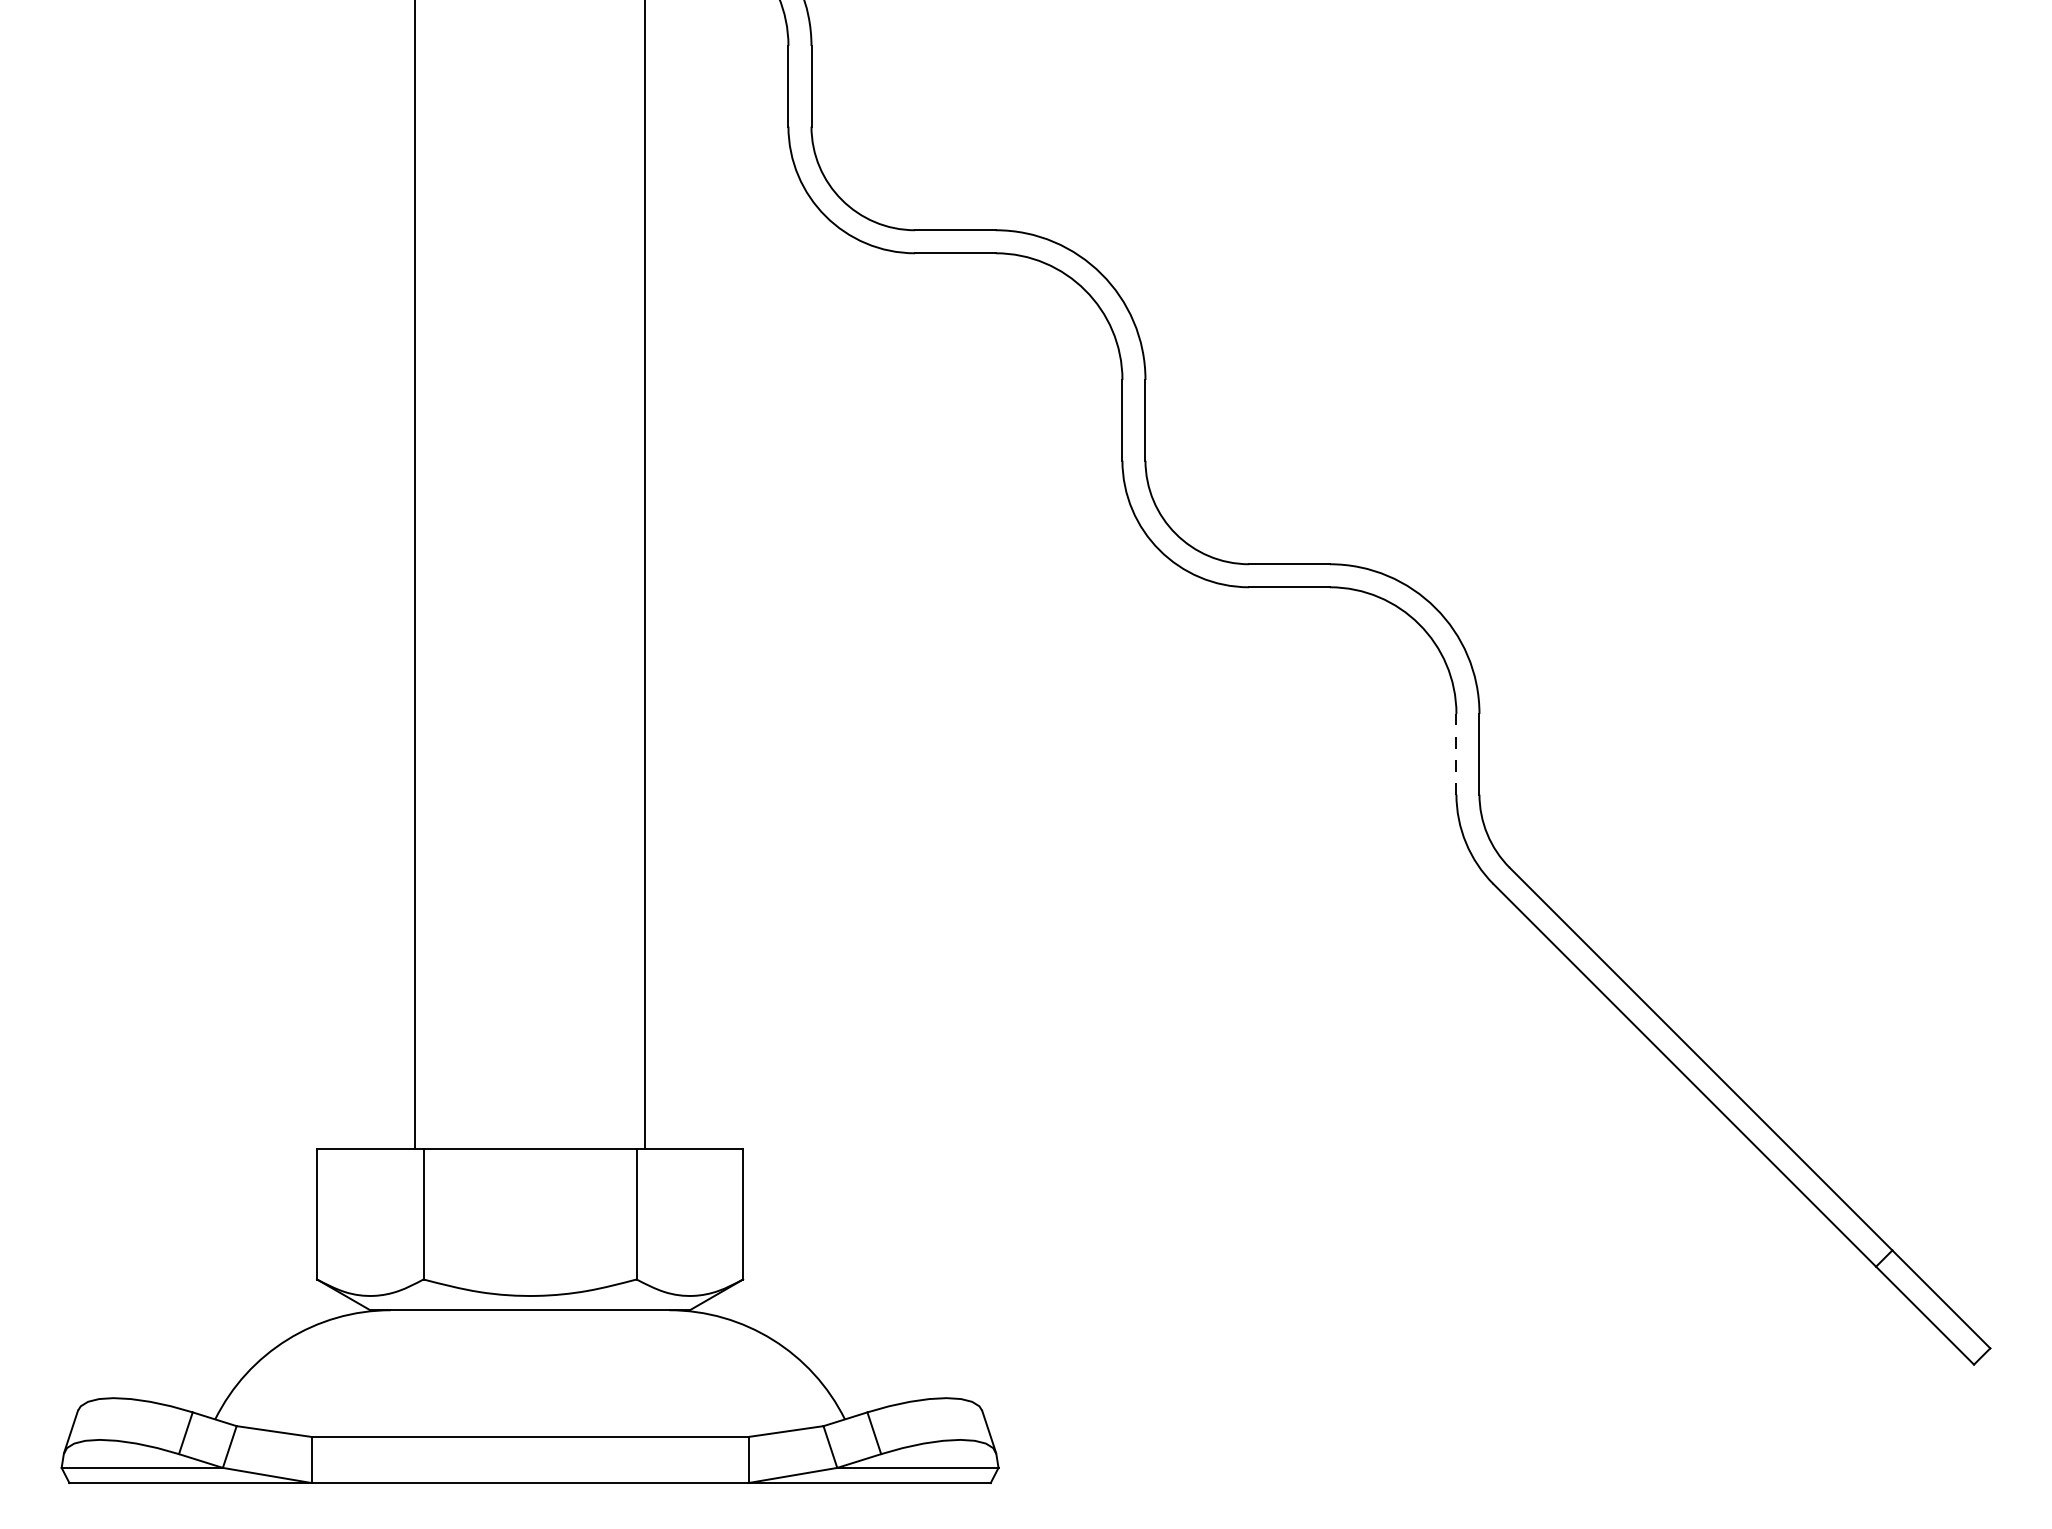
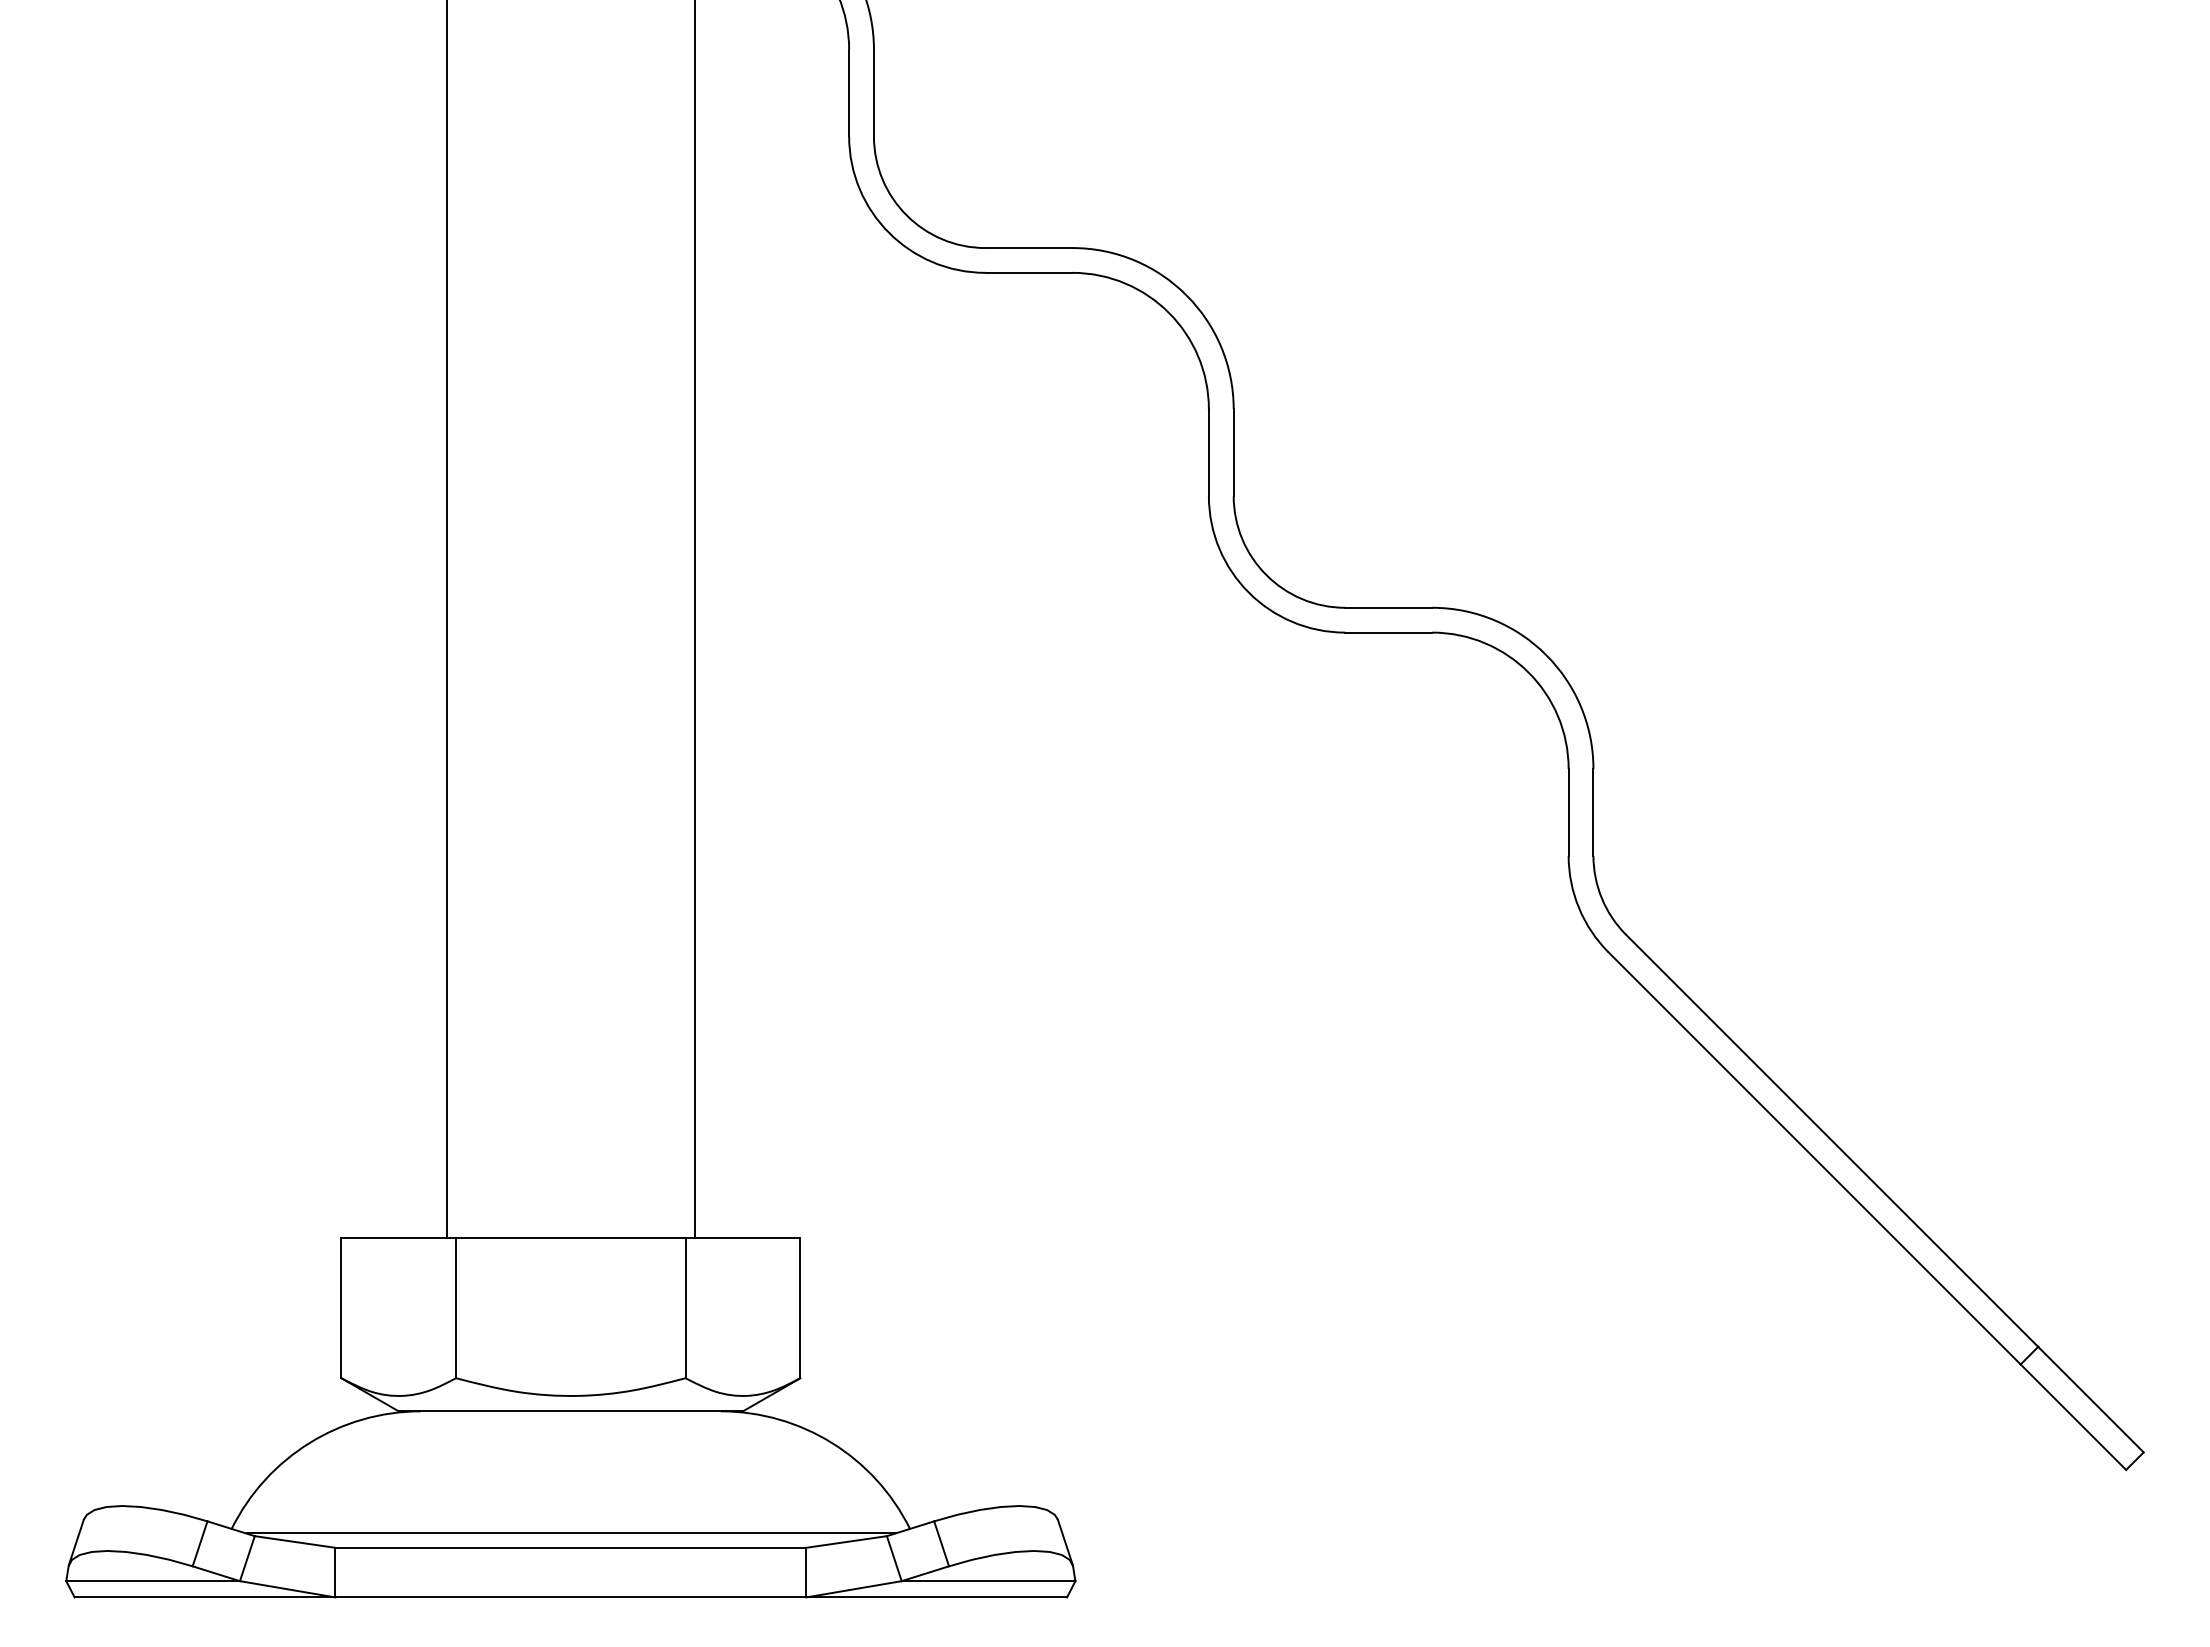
line: (1456, 753) -> (1568, 811), dashed -> solid
line: (529, 1423) -> (570, 1533), added

